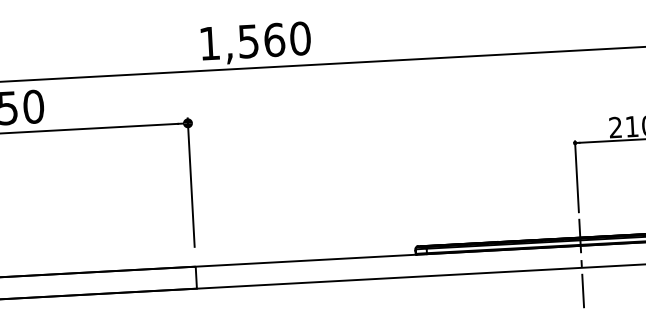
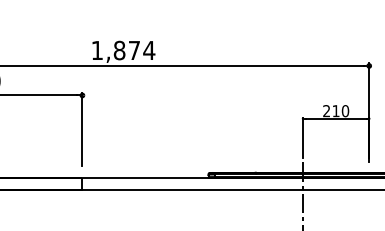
text: (274, 39) -> (134, 50), 1,560 -> 1,874

